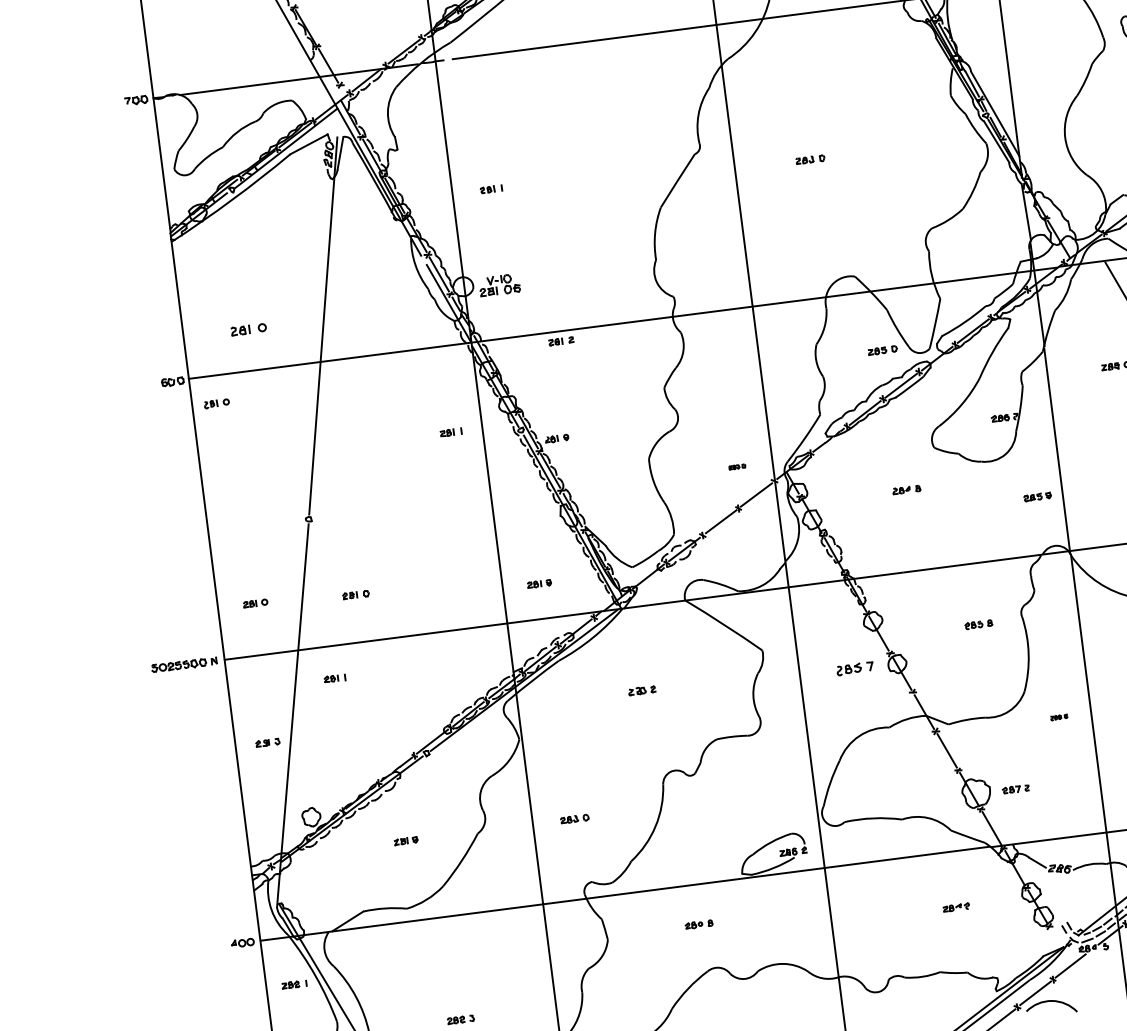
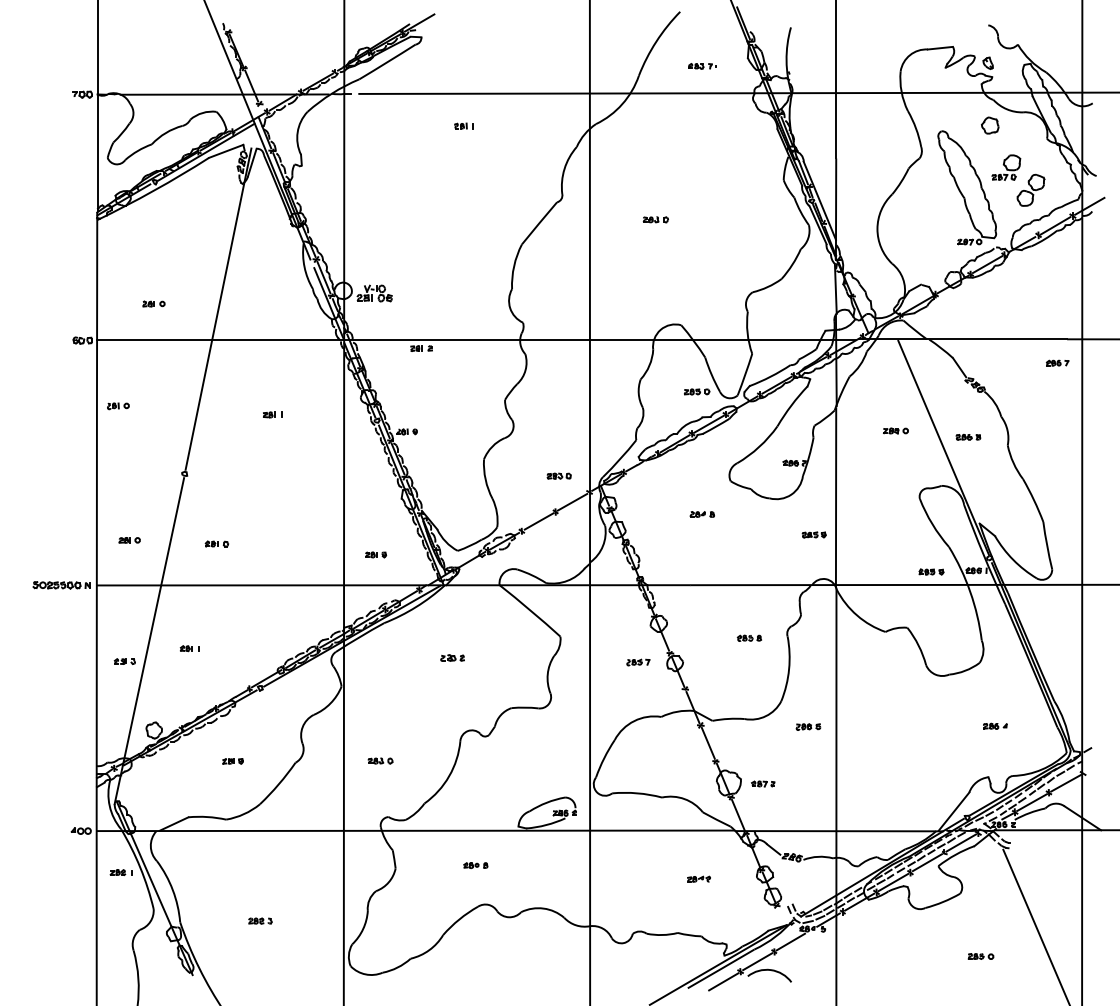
part: (490, 188) -> (463, 125), moved
part: (248, 329) -> (153, 303), size x0.71
part: (217, 403) -> (118, 406), moved
part: (450, 432) -> (272, 414), moved
part: (736, 466) -> (558, 475), size x1.67
part: (855, 668) -> (638, 662), size x0.71
part: (334, 678) -> (189, 648), moved
part: (1059, 716) -> (808, 726), size x1.67

